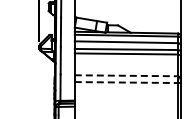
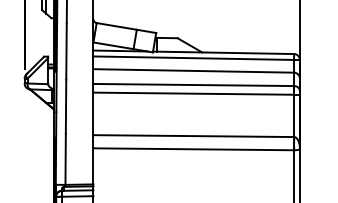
line: (126, 75) -> (193, 135), dashed -> solid
line: (126, 82) -> (193, 149), dashed -> solid

